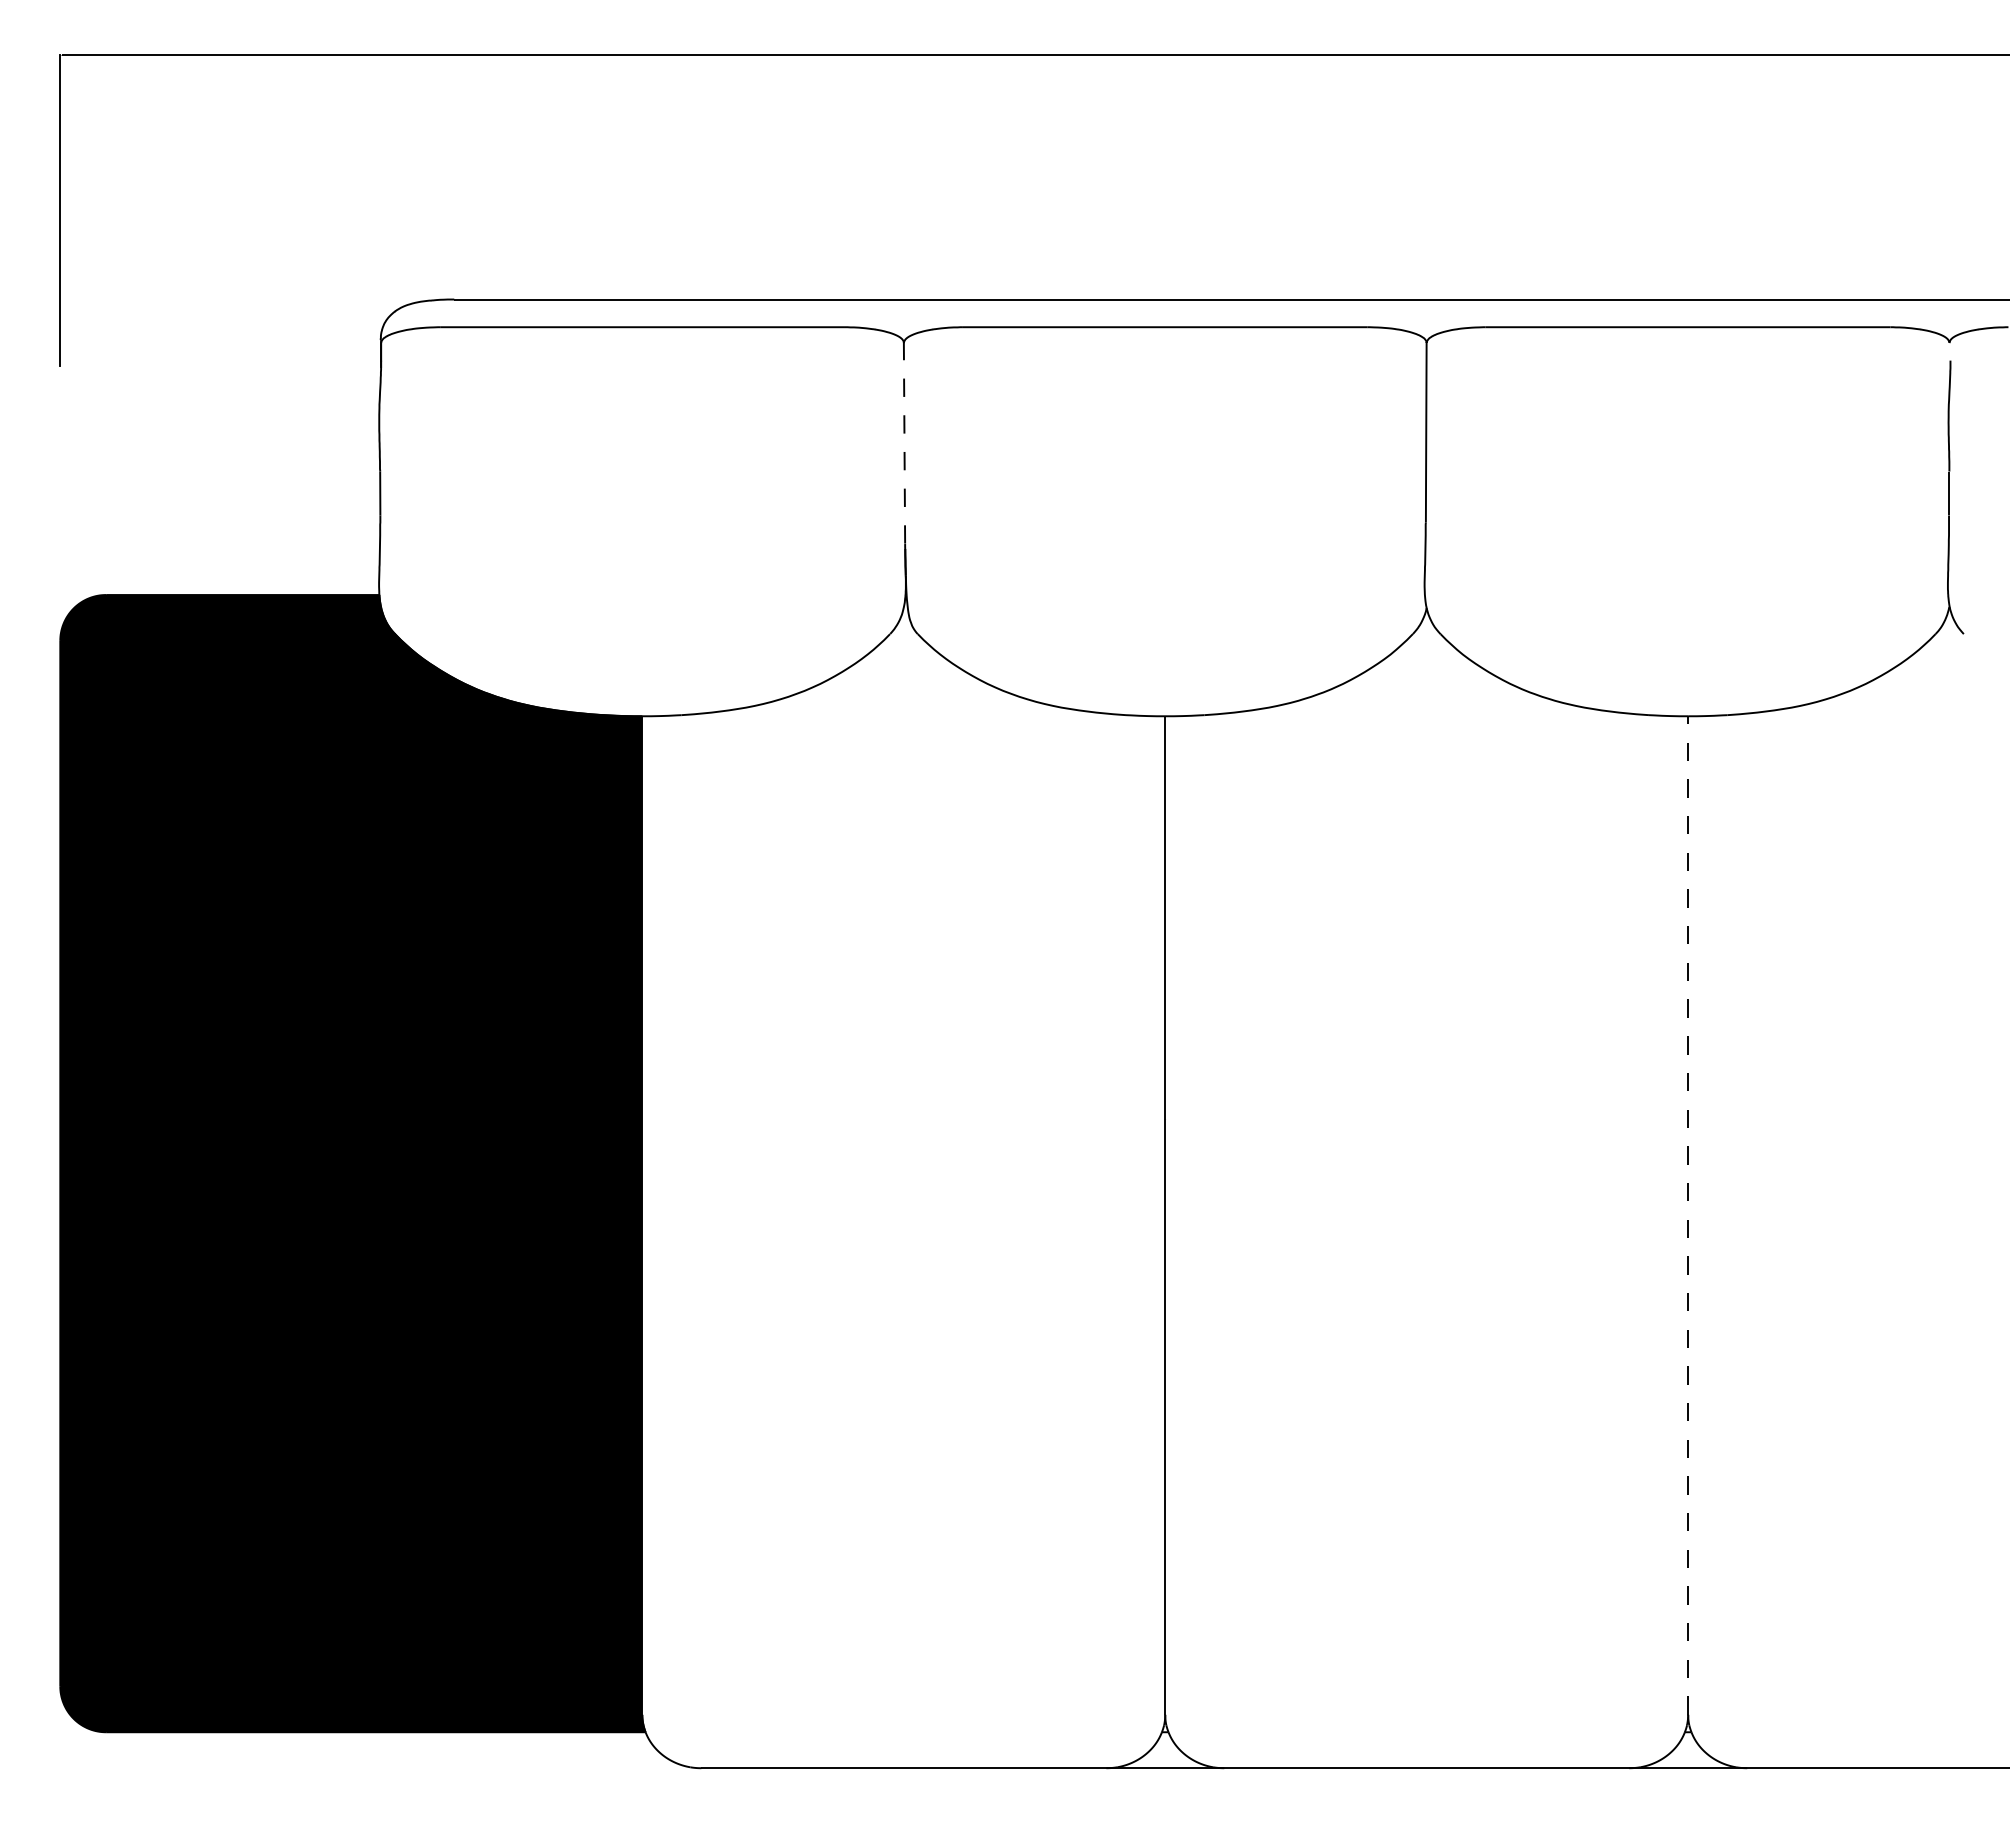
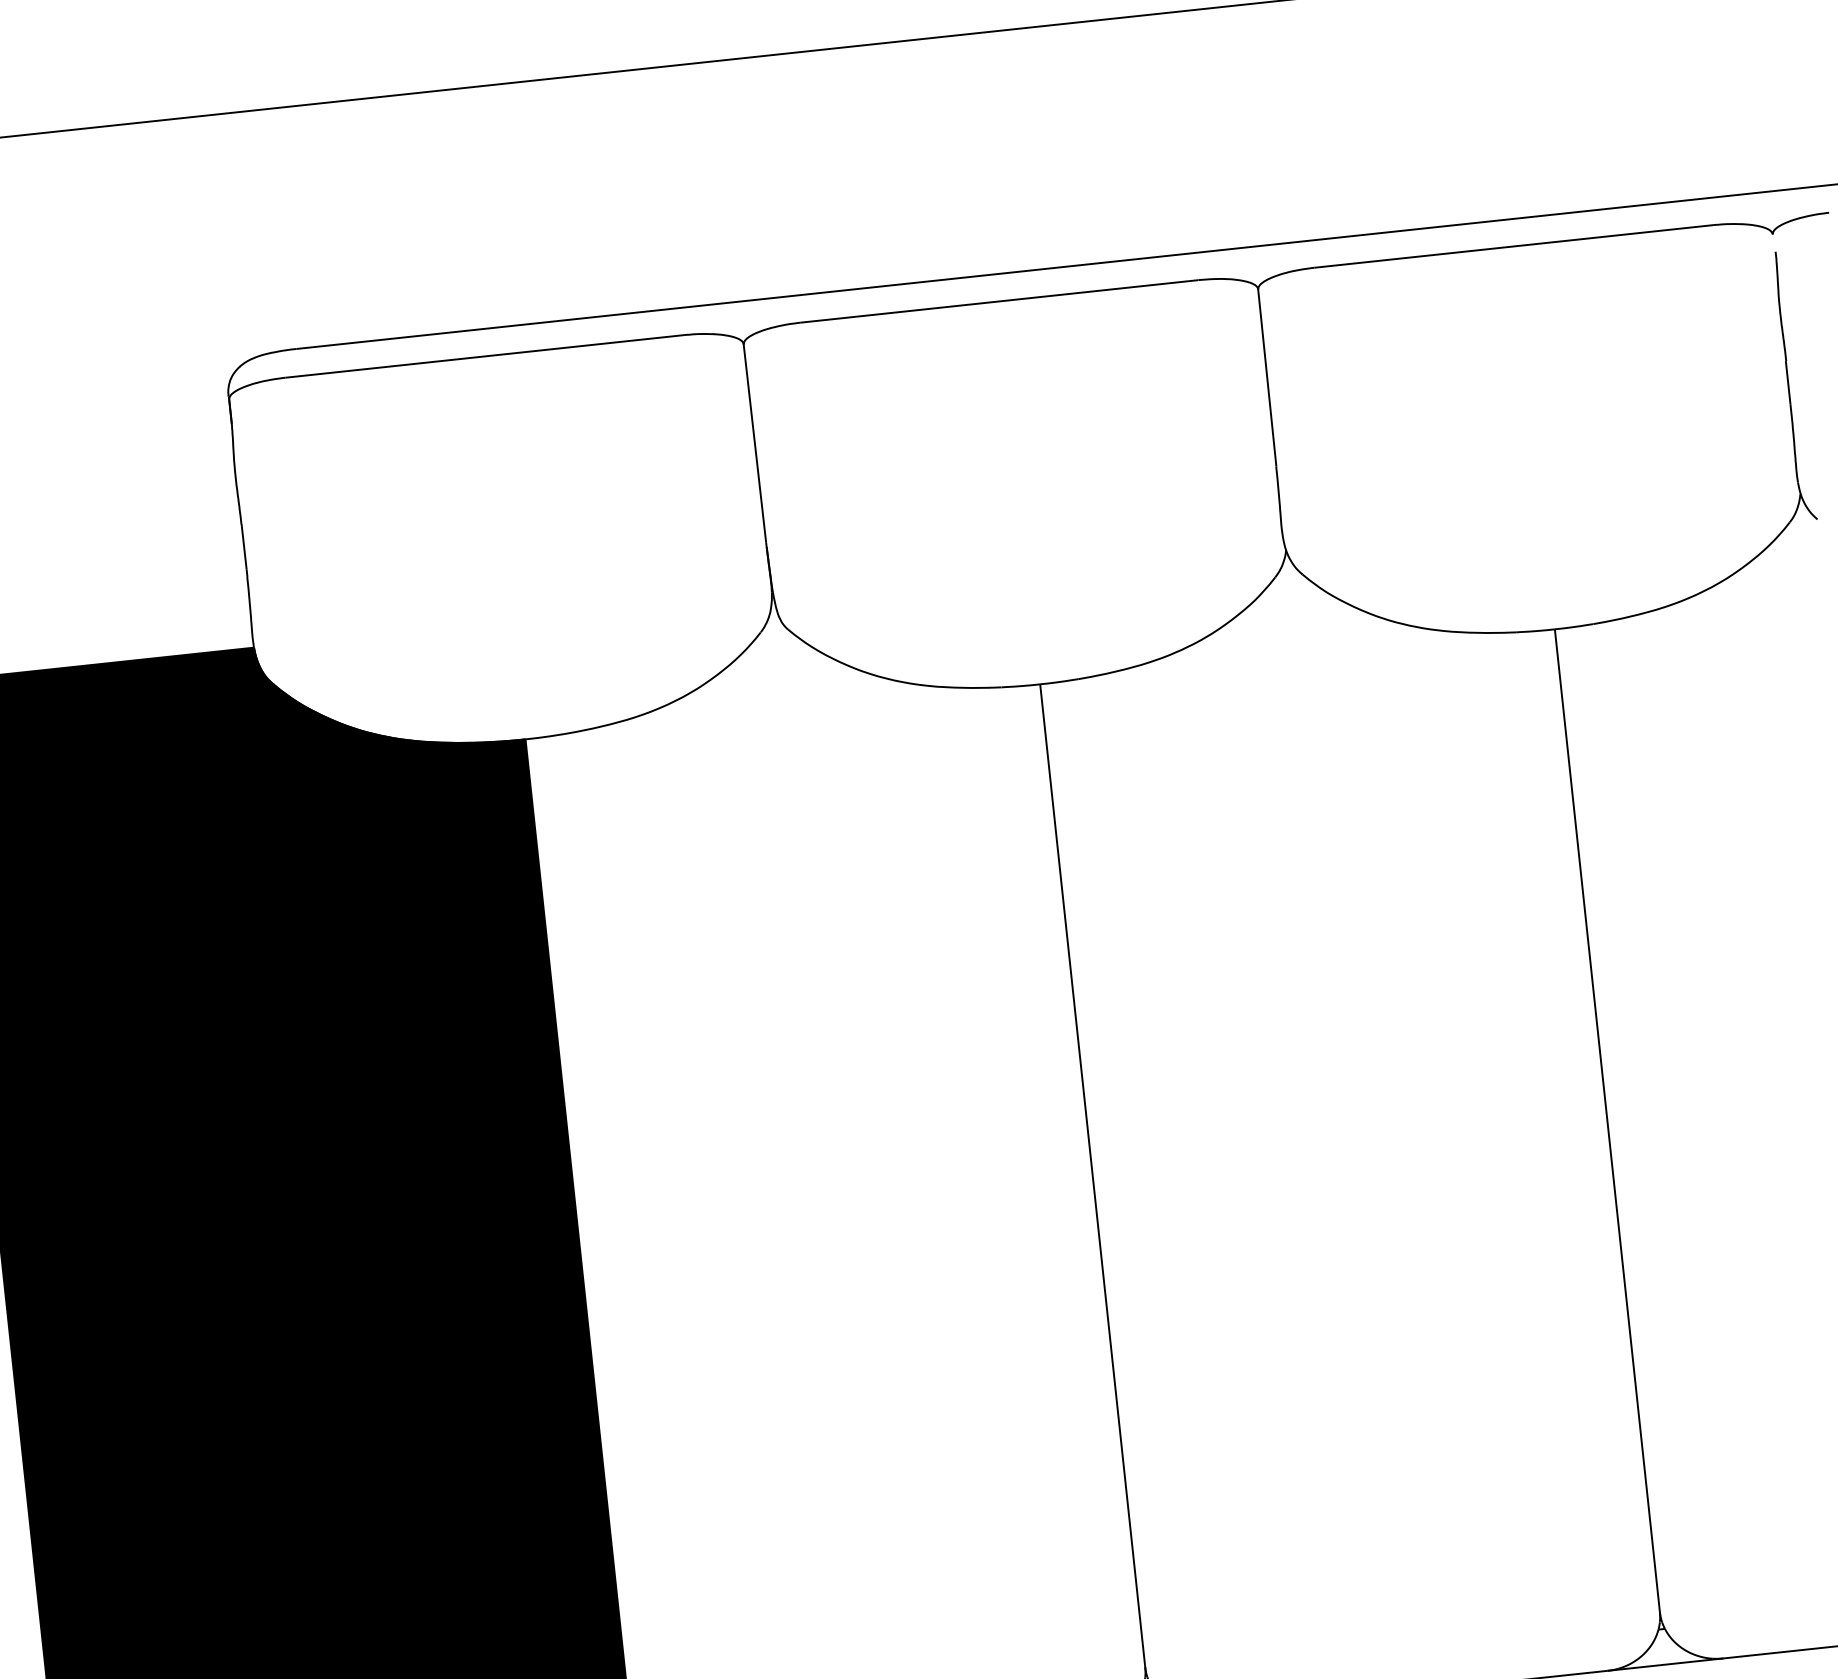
line: (904, 443) -> (754, 443), dashed -> solid
line: (1688, 1215) -> (1607, 1120), dashed -> solid

